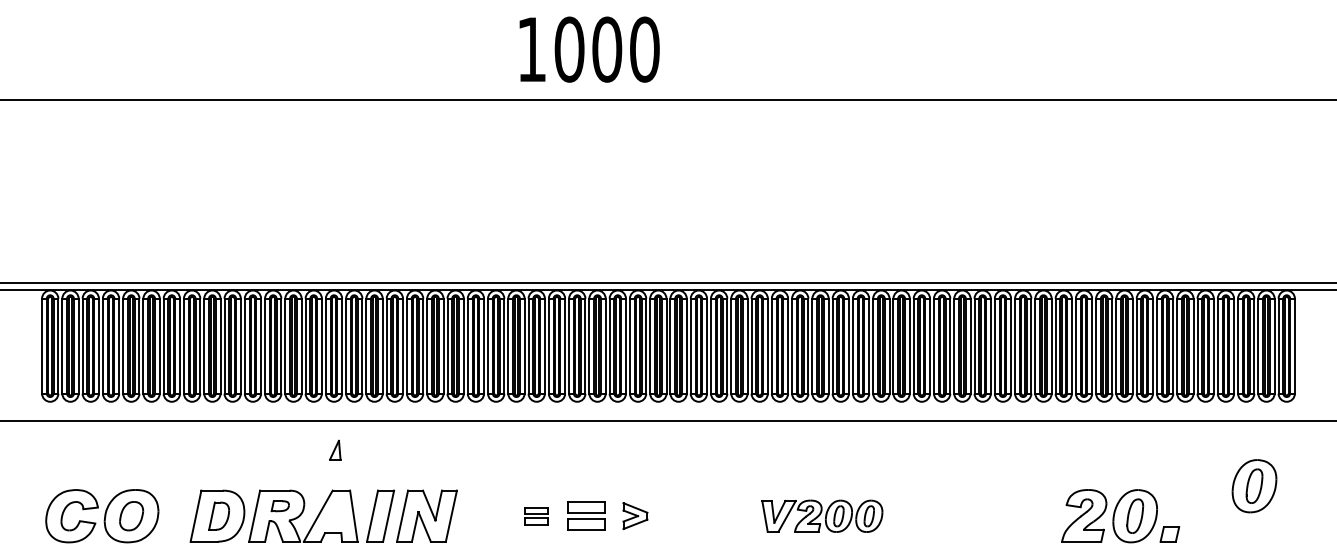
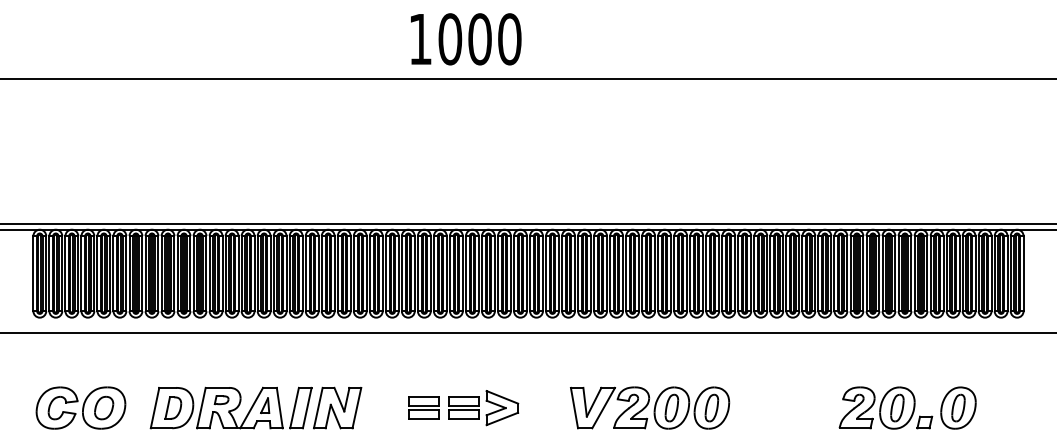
part: (335, 449) -> (265, 405), moved
part: (1254, 486) -> (958, 408), moved
part: (536, 515) -> (424, 407), size x1.67
part: (635, 515) -> (502, 407), size x1.67
part: (822, 516) -> (650, 408), size x1.67

